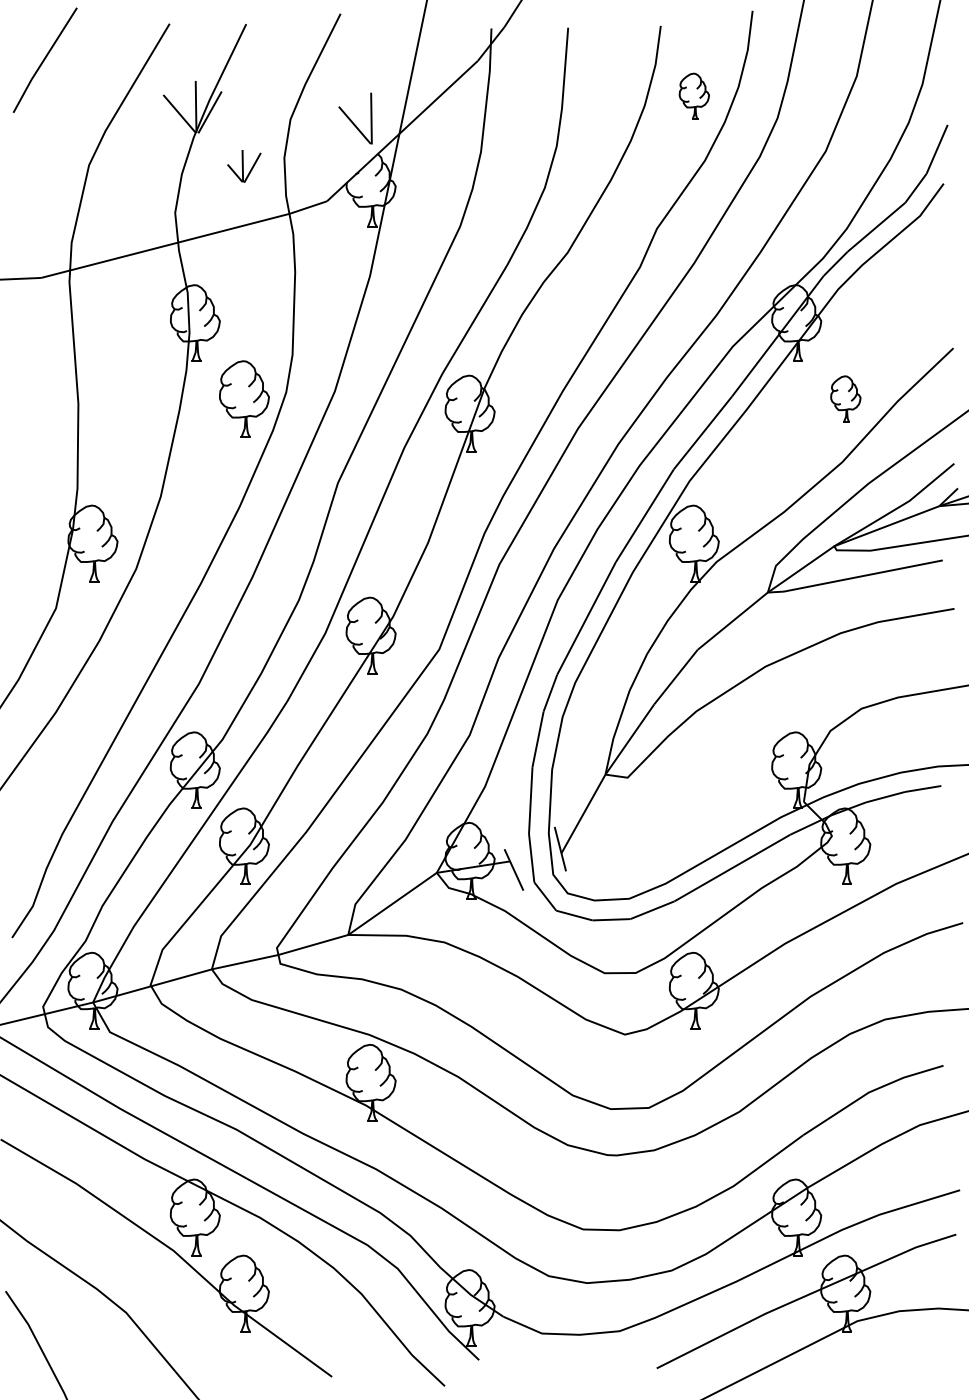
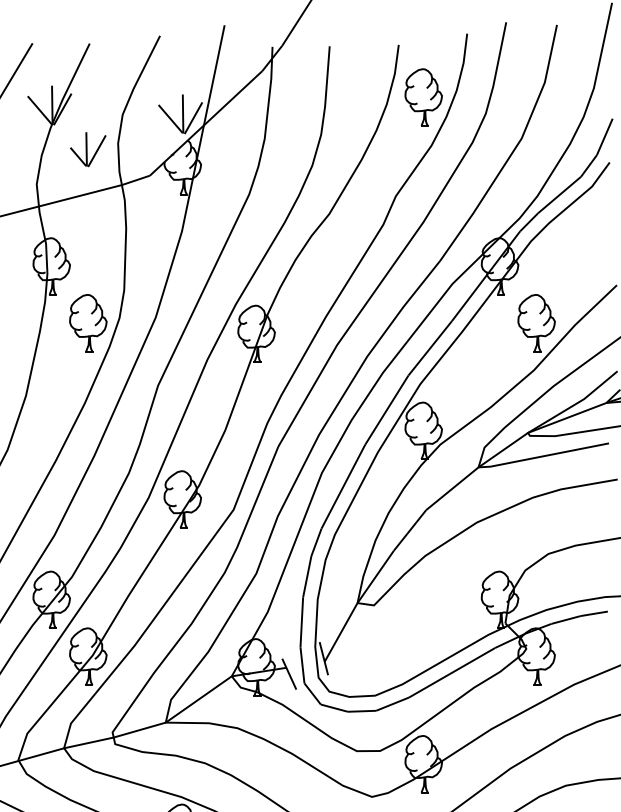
part: (694, 96) -> (423, 97), size x1.67
line: (385, 124) -> (193, 118), added
part: (244, 166) -> (88, 149), size x1.43
part: (845, 398) -> (536, 322), size x1.67

